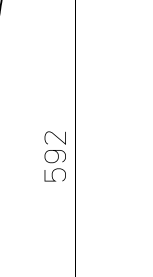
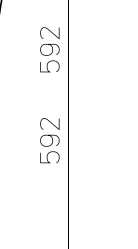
part: (54, 55) -> (49, 49), added

